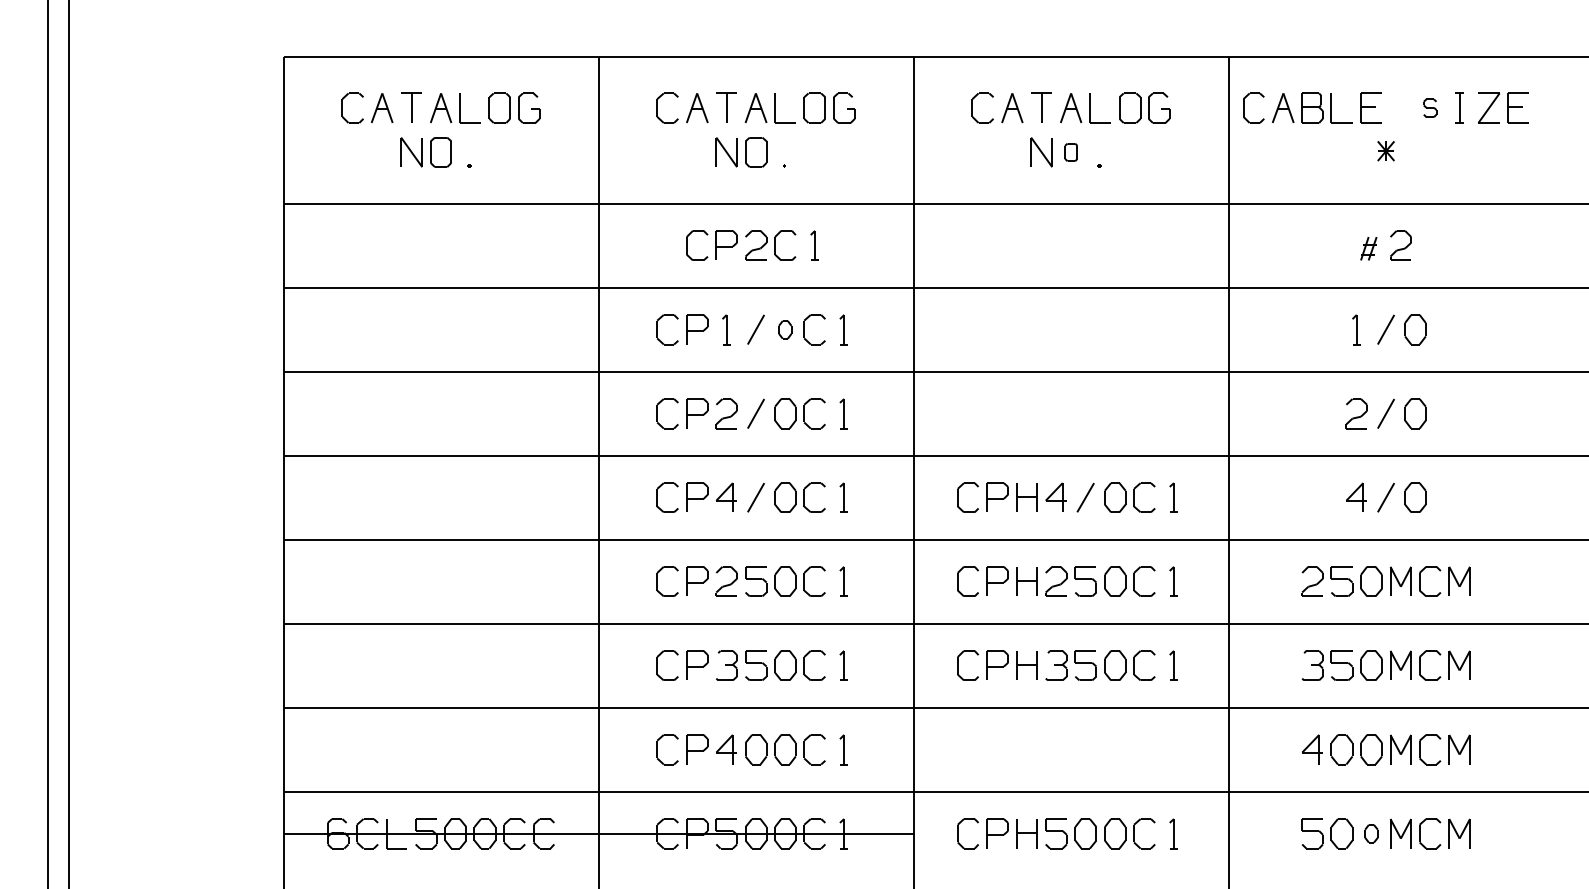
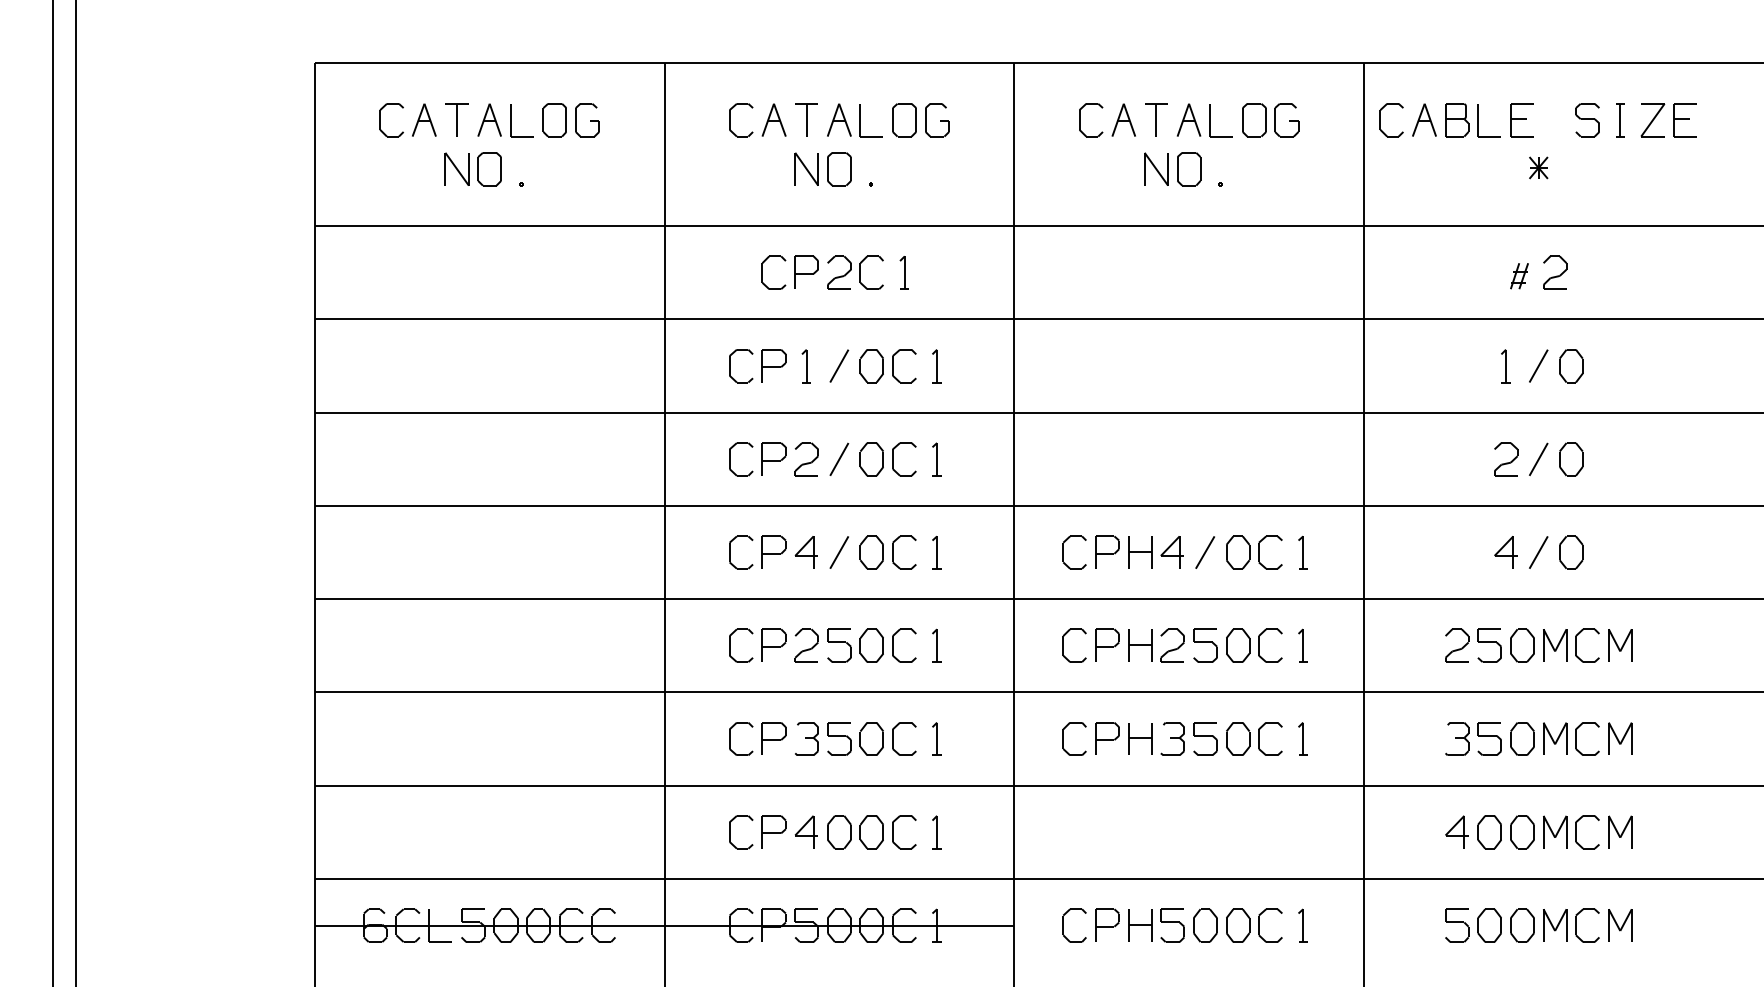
part: (1430, 108) -> (1587, 120), size x1.67
part: (1071, 152) -> (1189, 169), size x1.67
part: (785, 330) -> (871, 366), size x1.67
part: (1371, 833) -> (1522, 925), size x1.67

